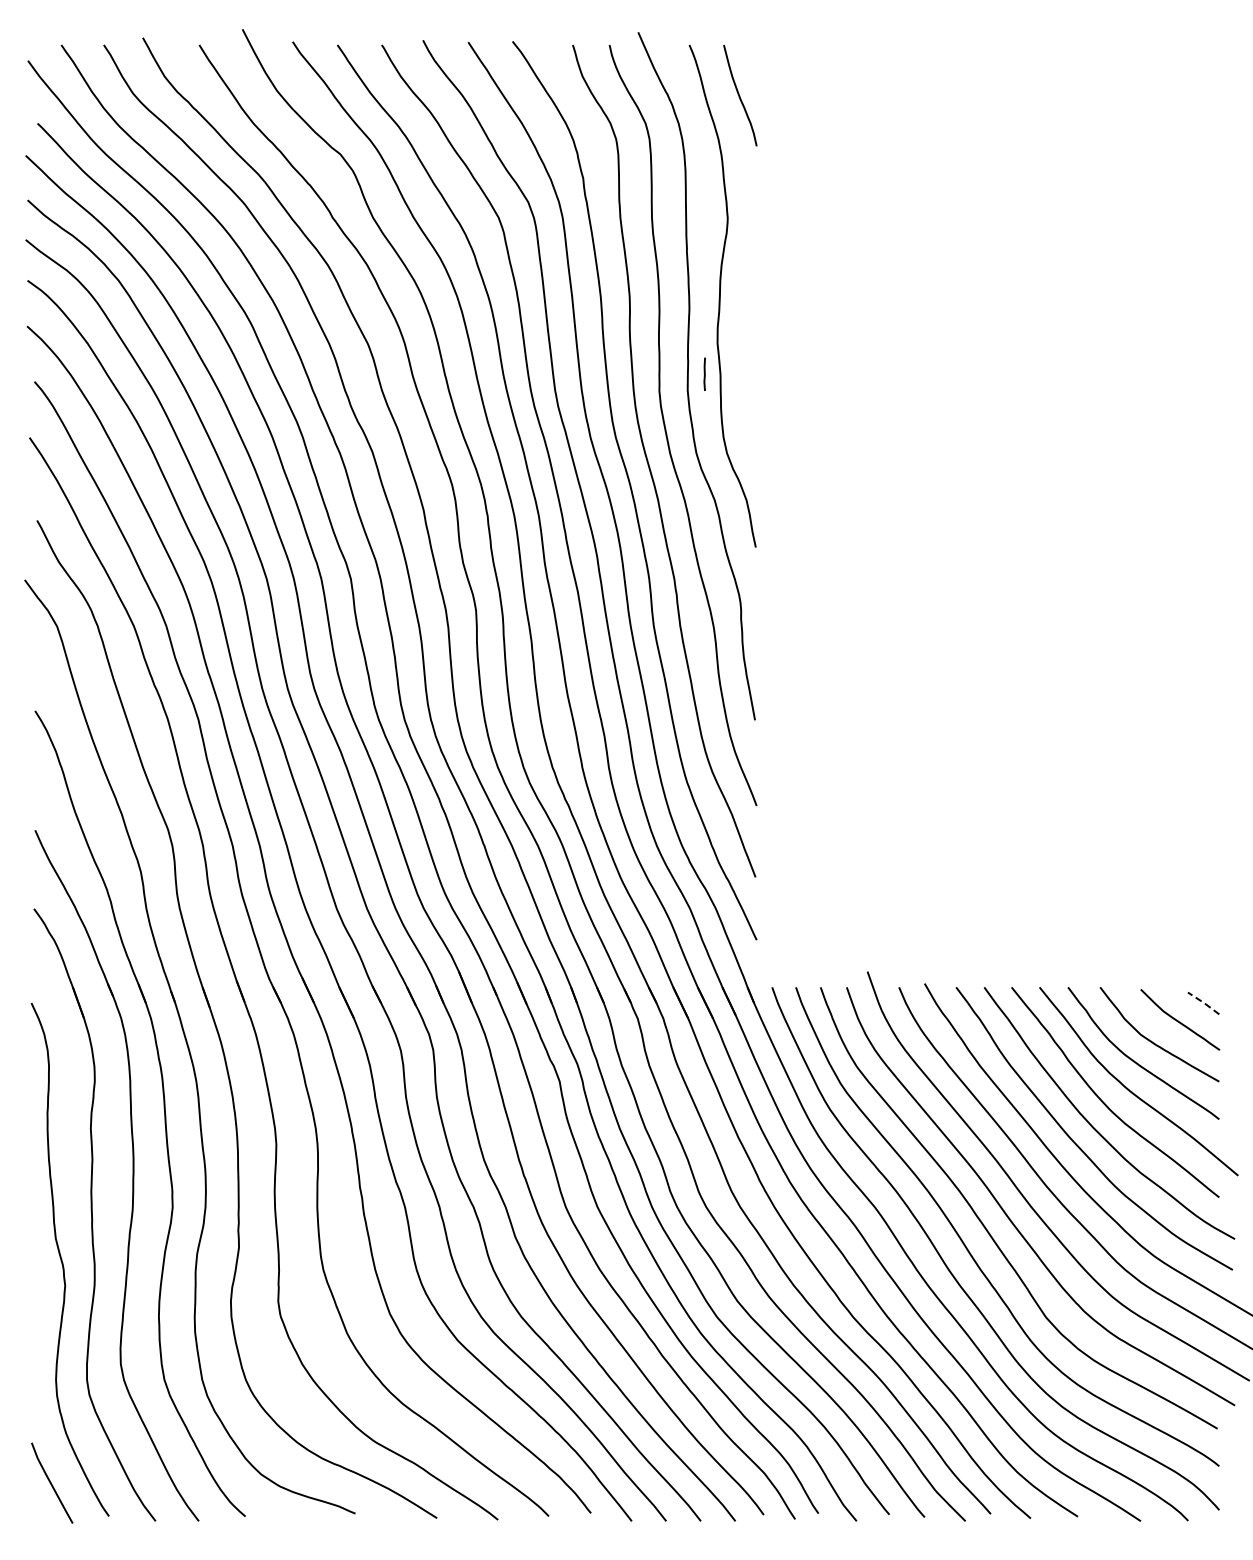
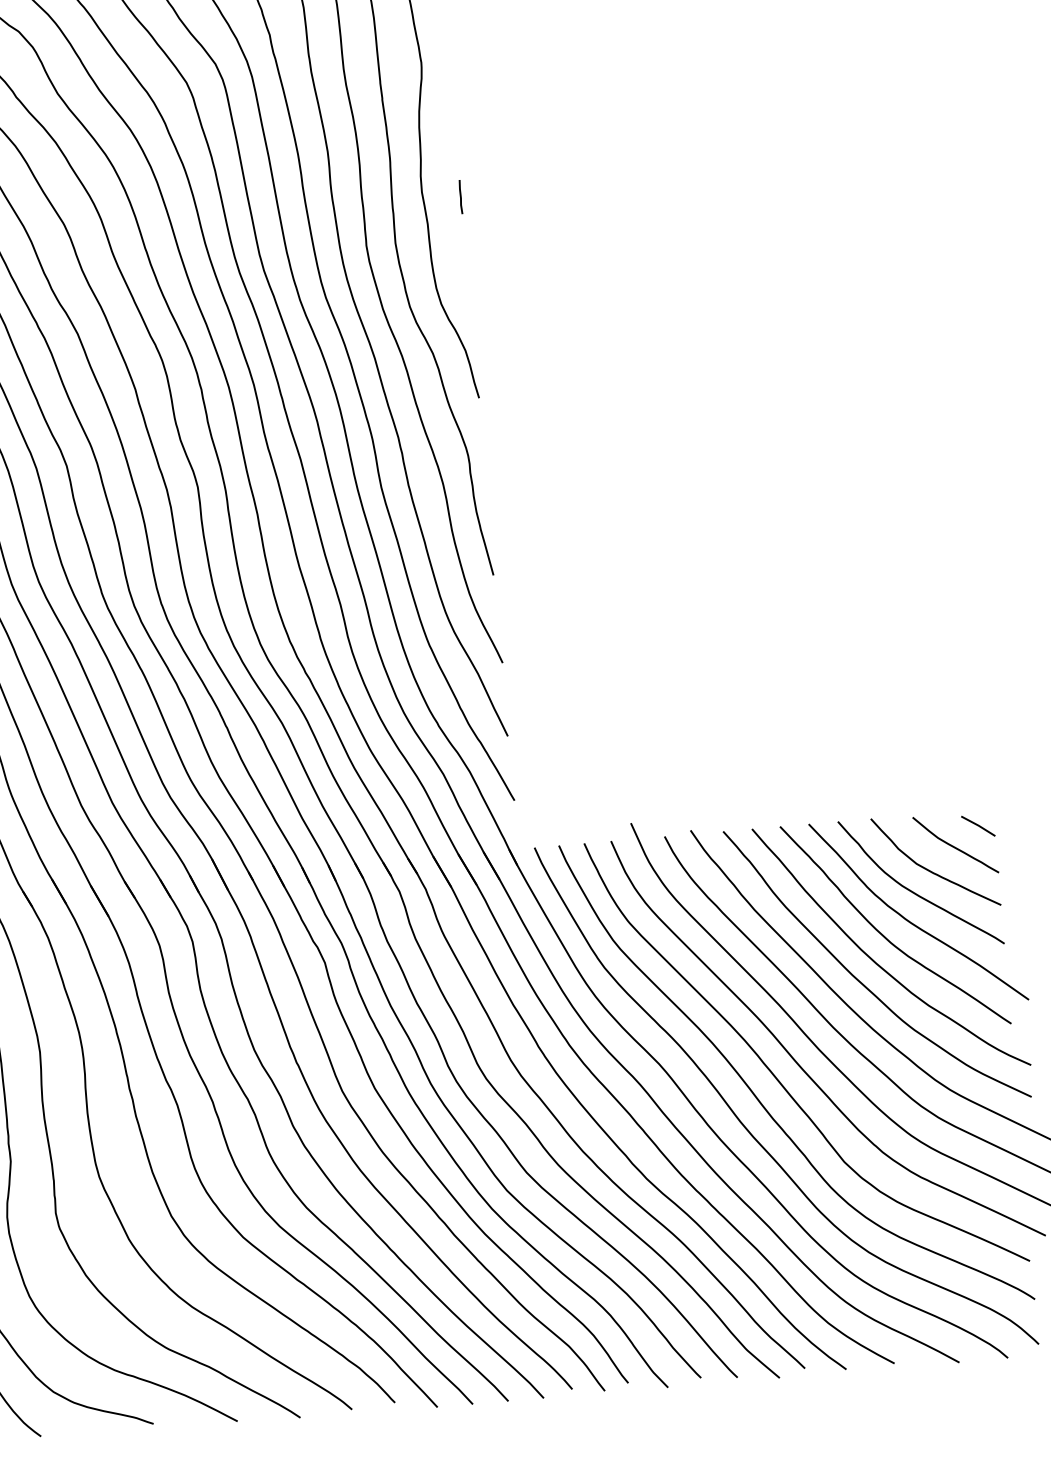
line: (704, 373) -> (460, 196), moved
line: (1204, 1003) -> (979, 826), dashed -> solid

